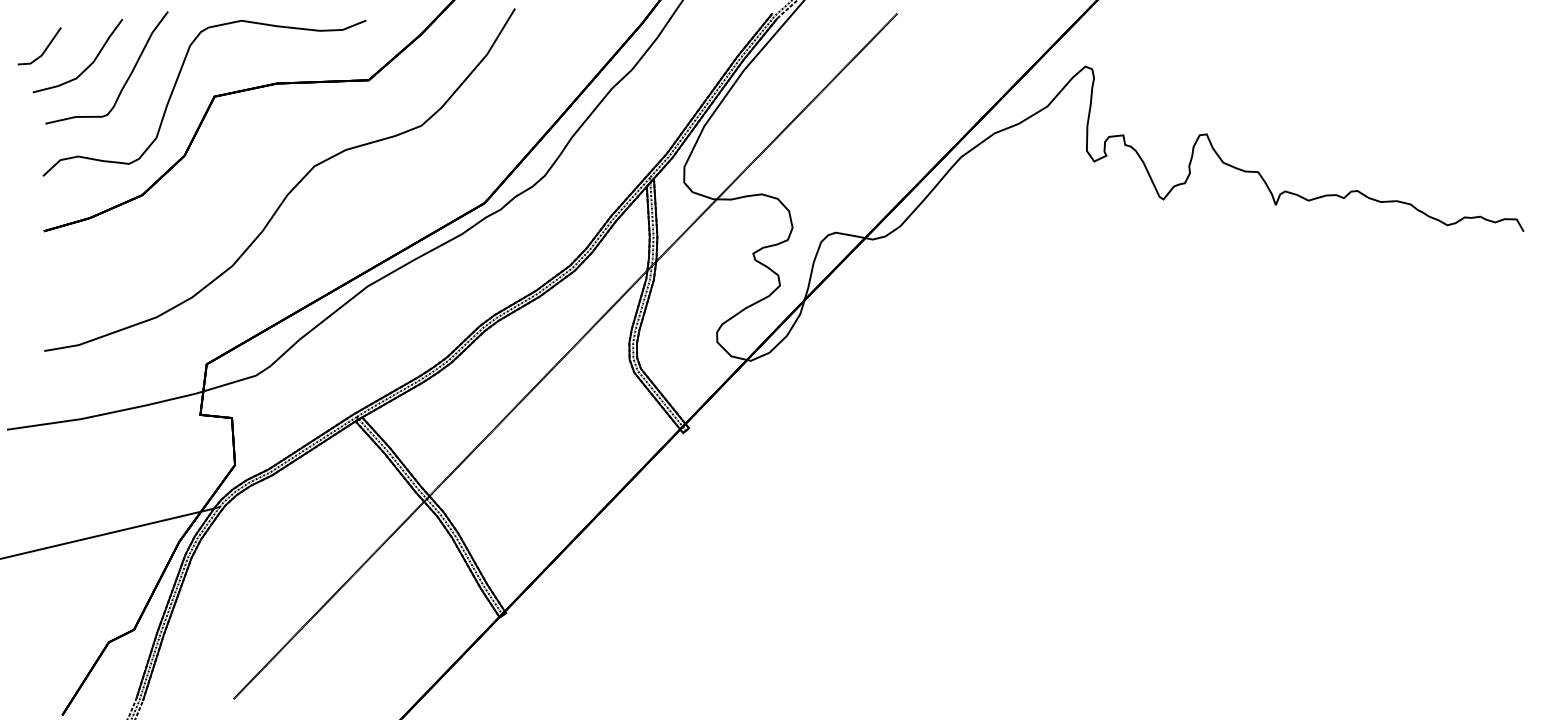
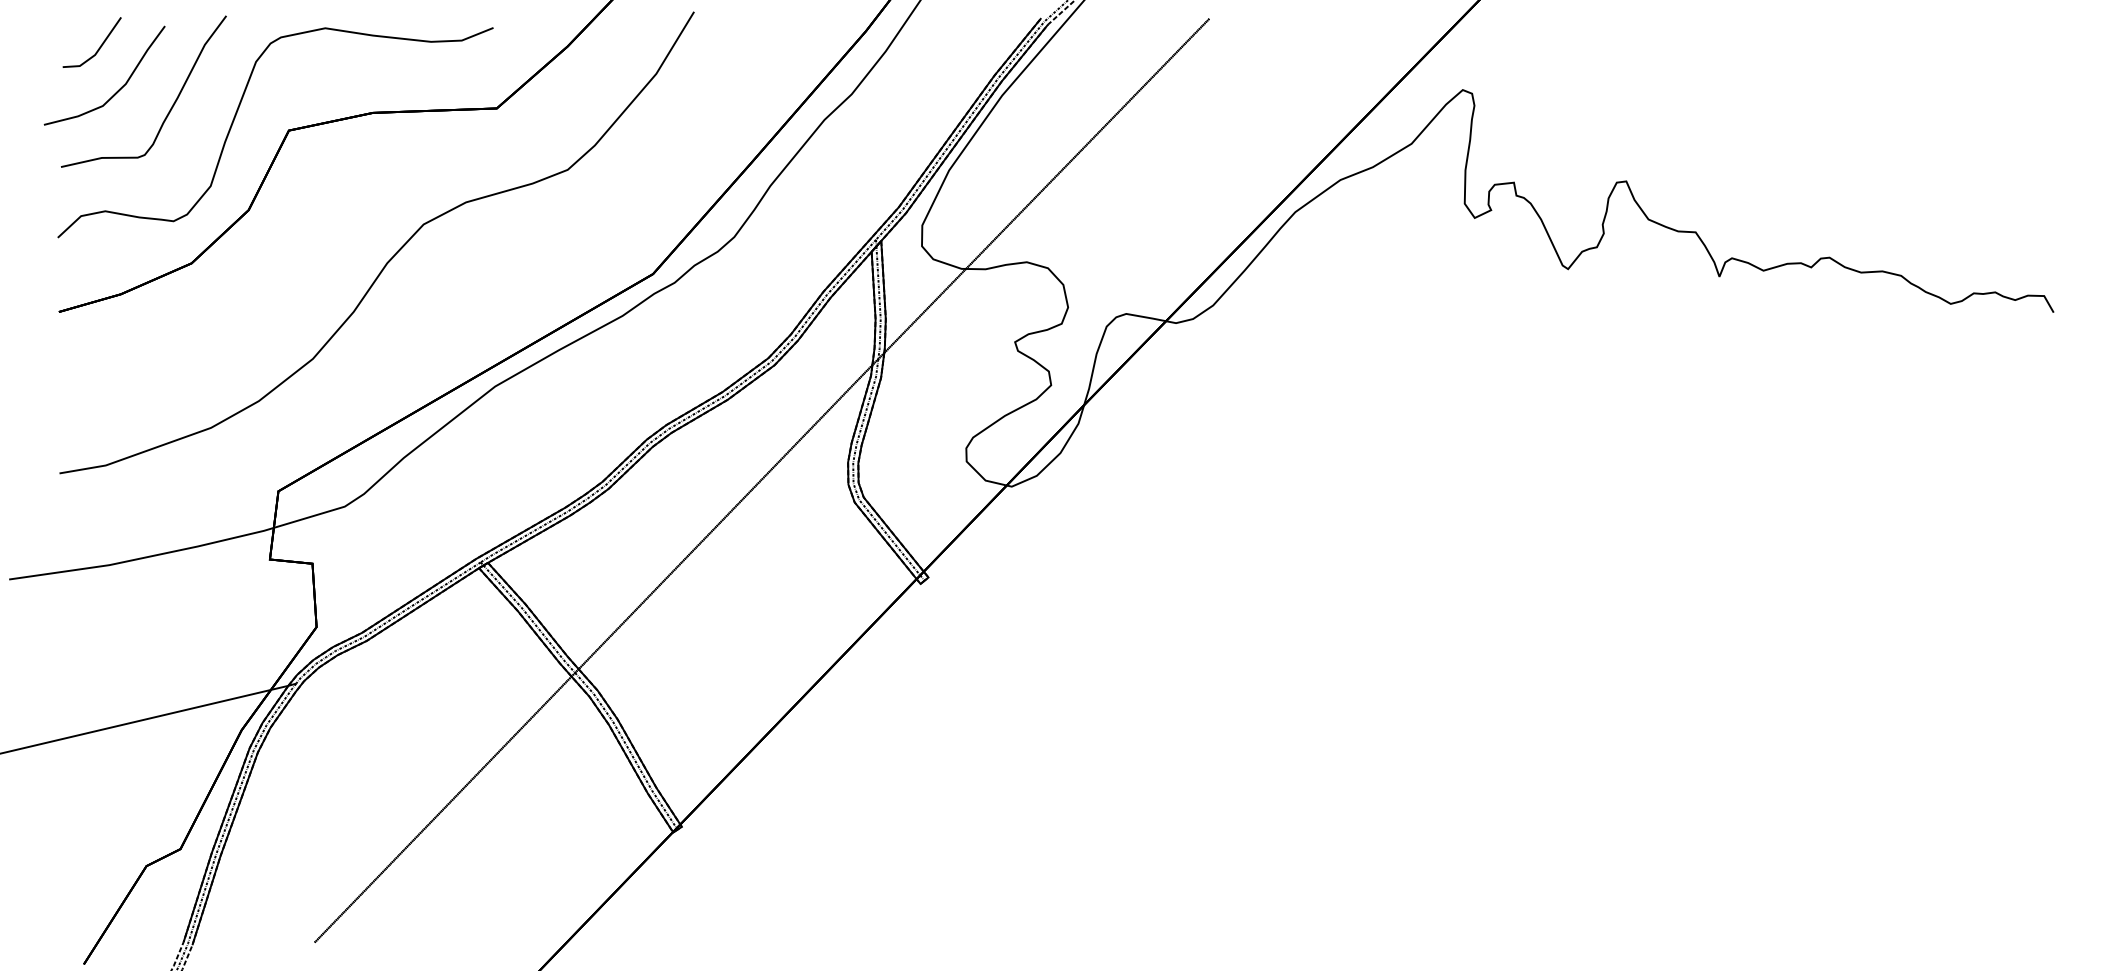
part: (45, 49) -> (99, 46), moved

